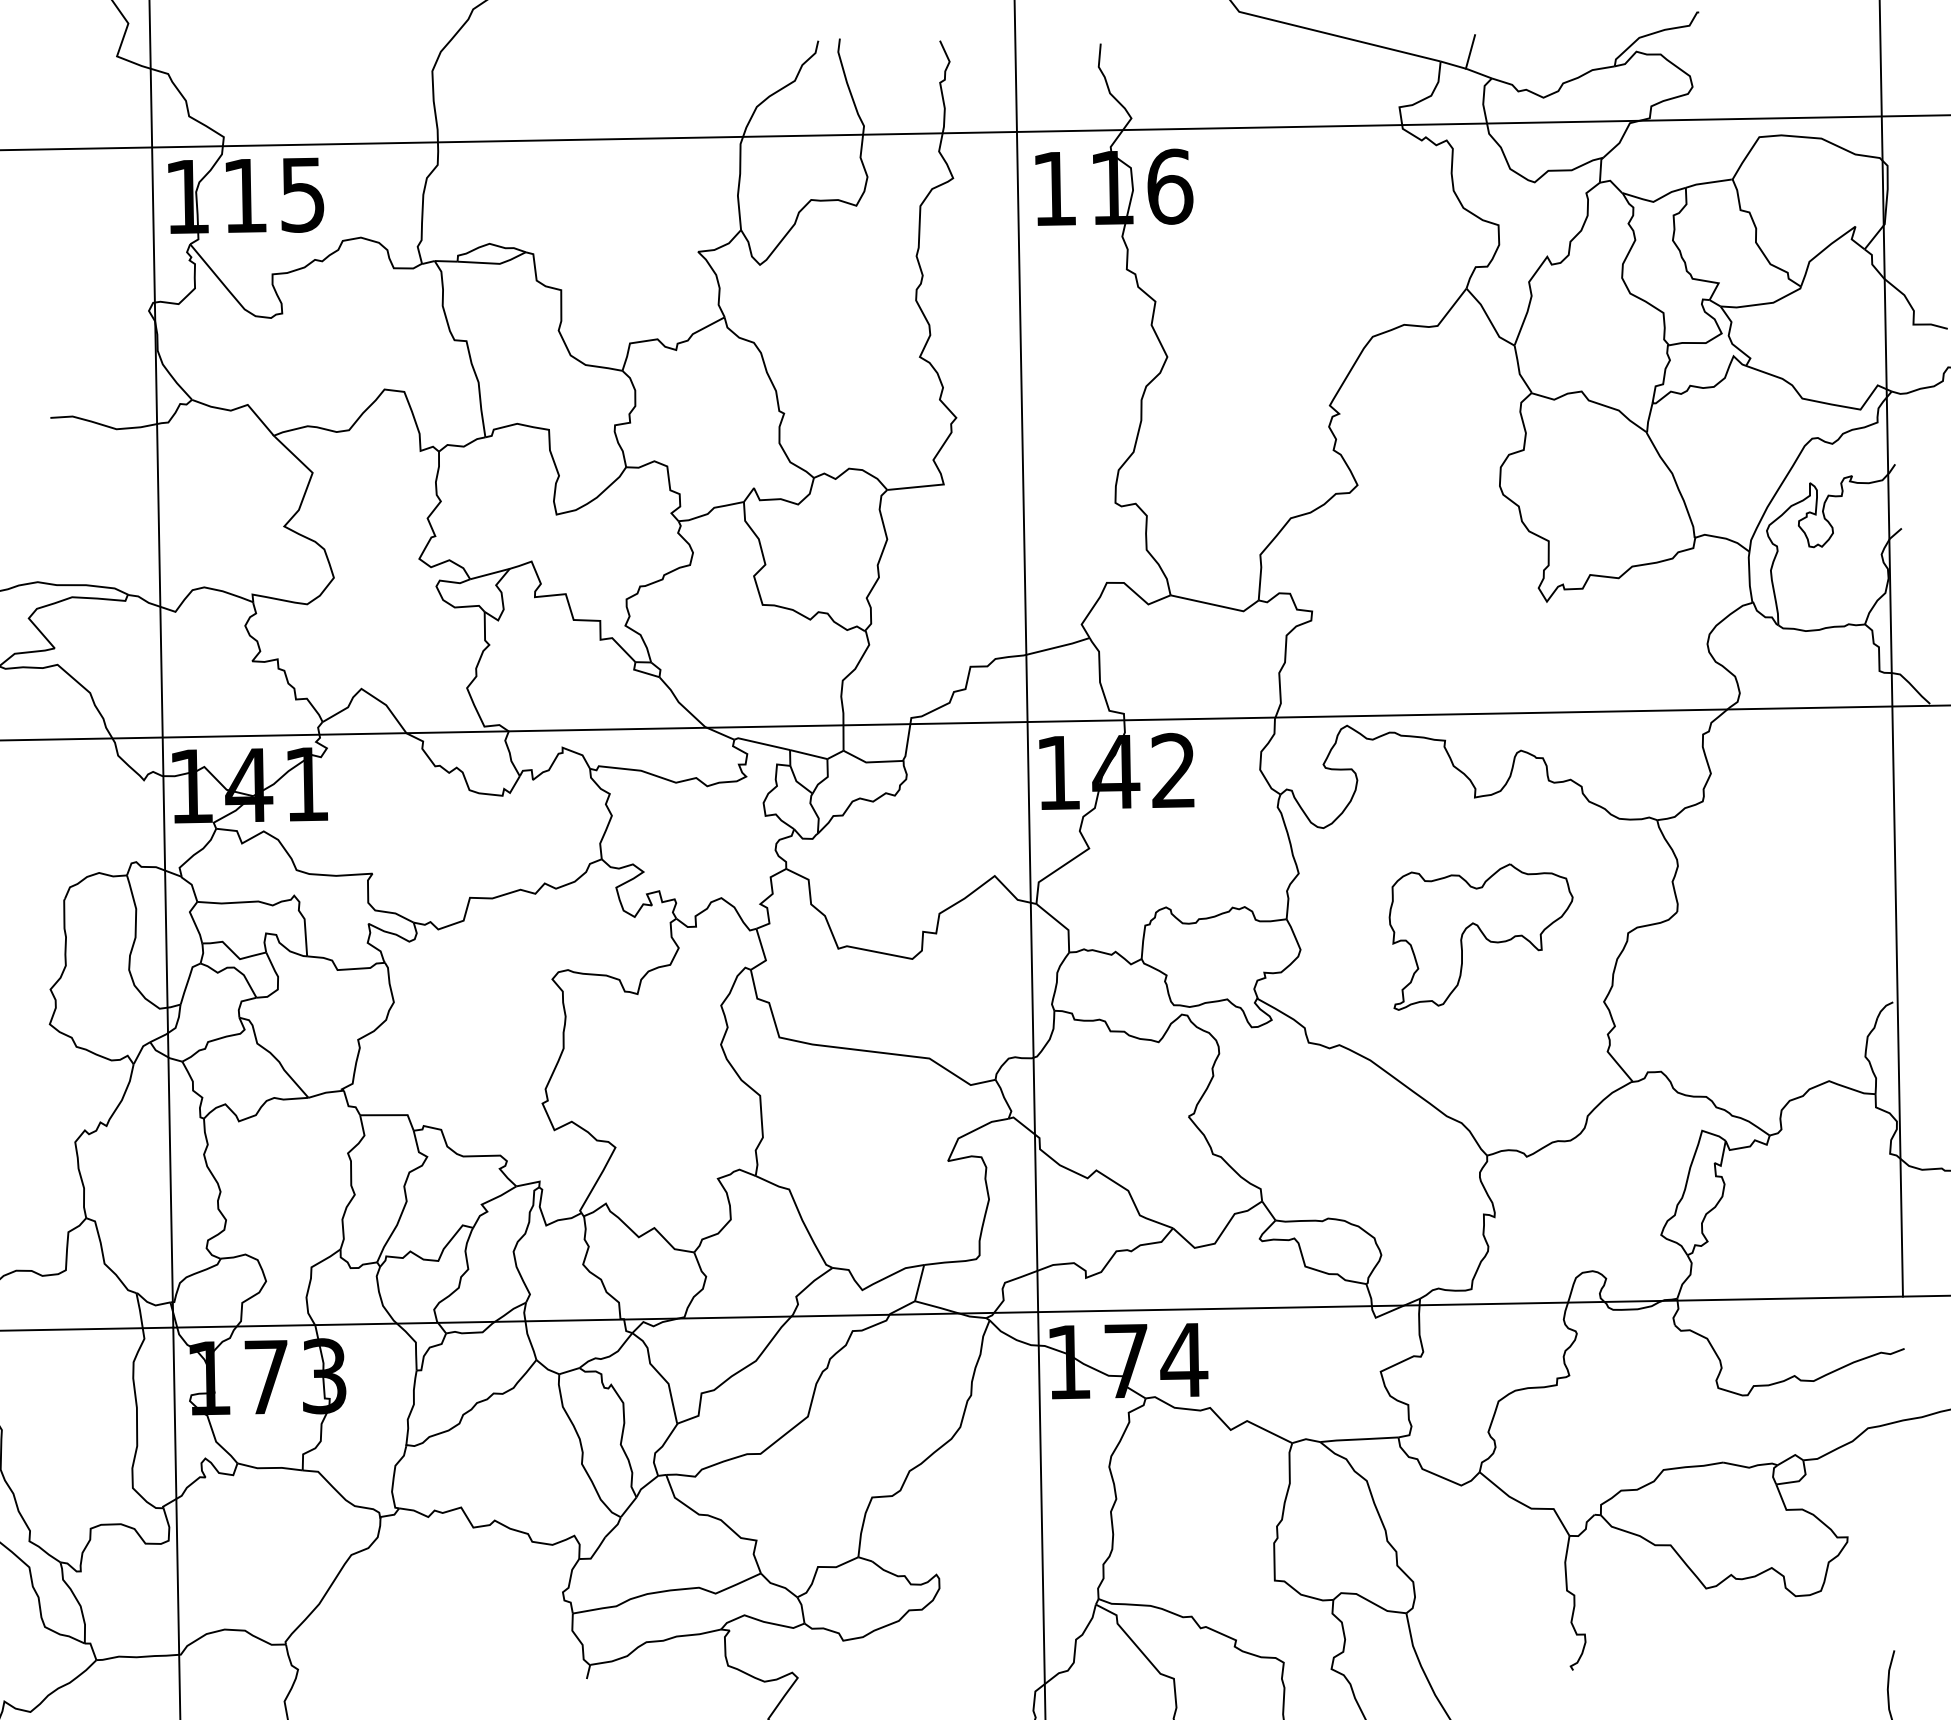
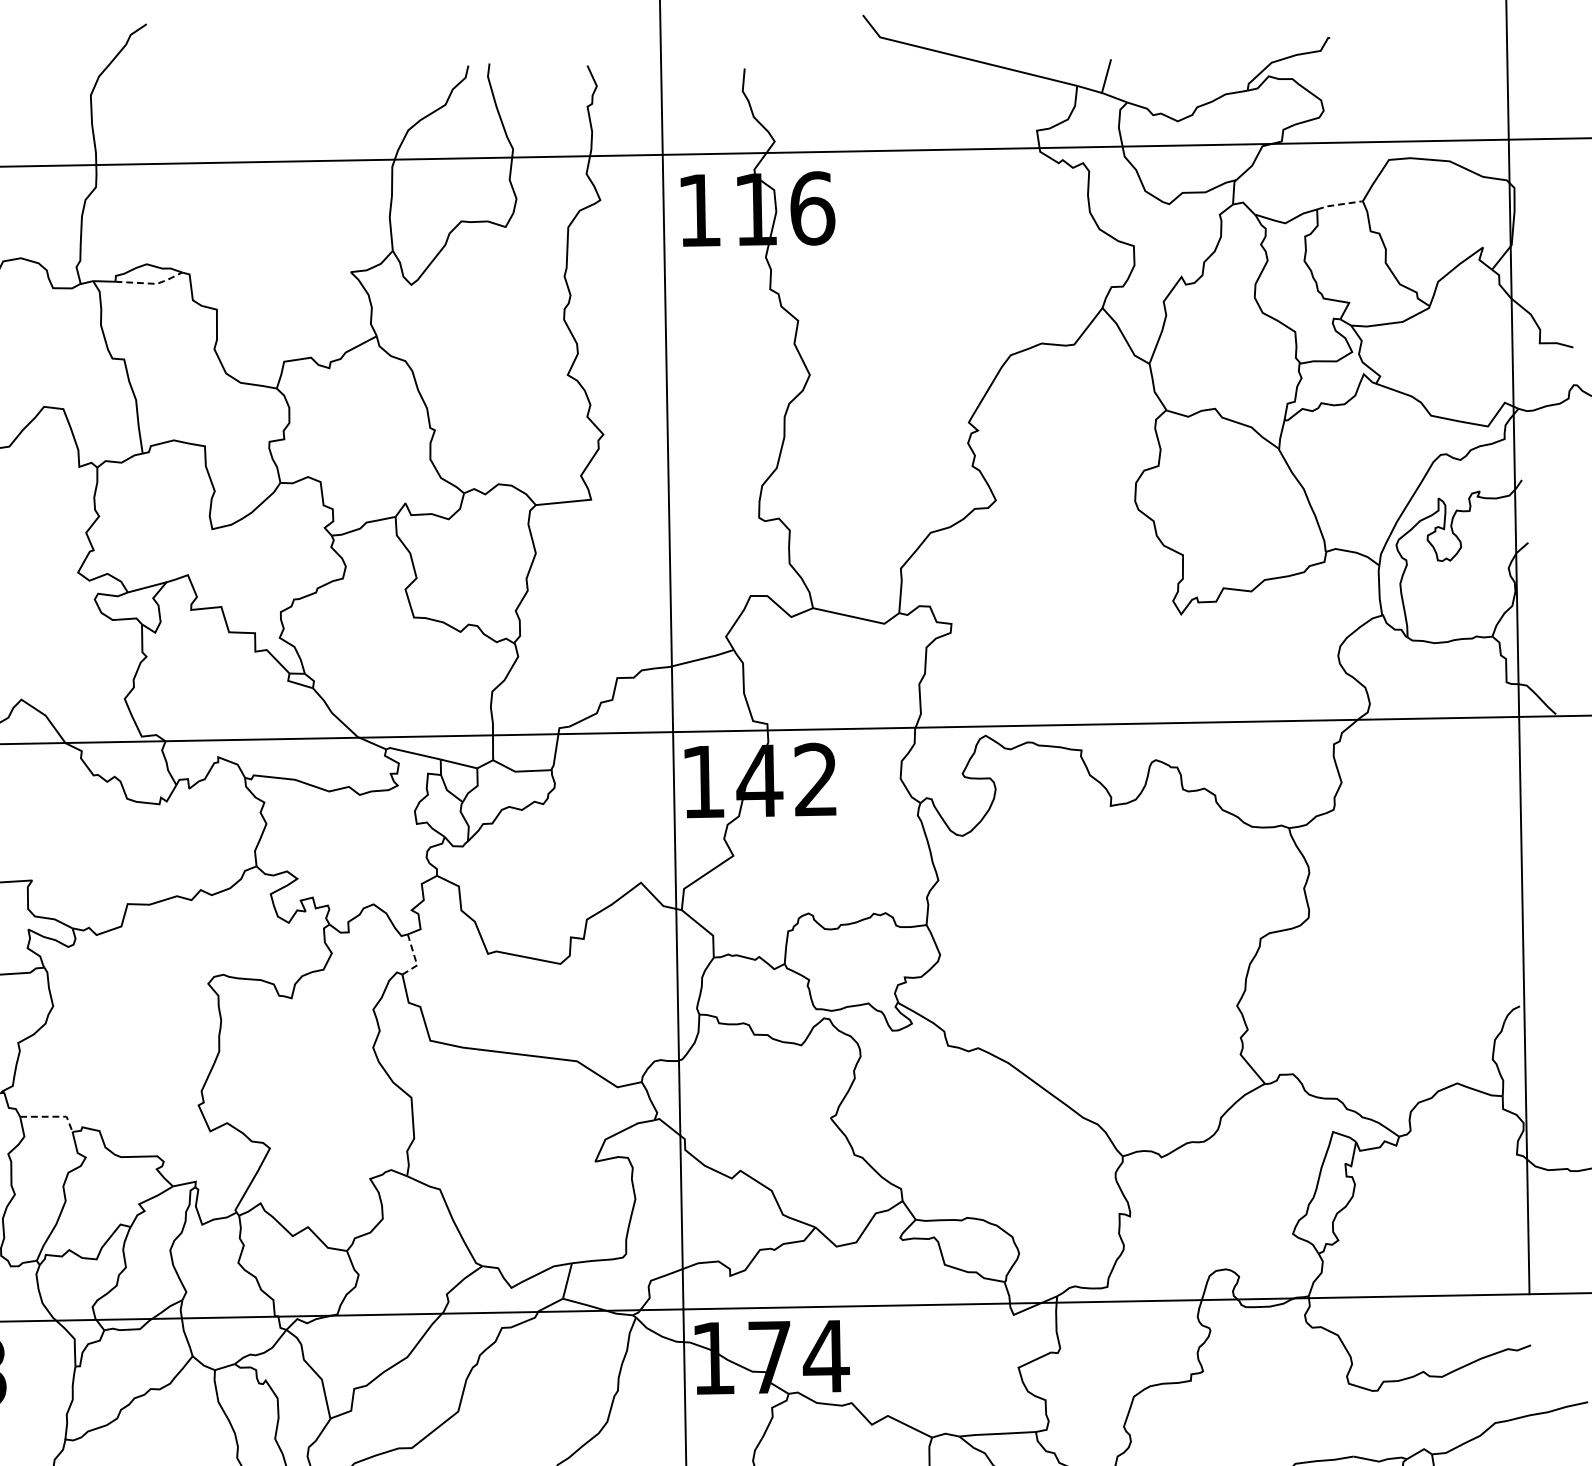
line: (1707, 182) -> (1338, 204), solid -> dashed
line: (494, 263) -> (151, 283), solid -> dashed
part: (1480, 936) -> (1116, 941), removed
line: (764, 953) -> (415, 958), solid -> dashed
line: (392, 1115) -> (51, 1117), solid -> dashed

